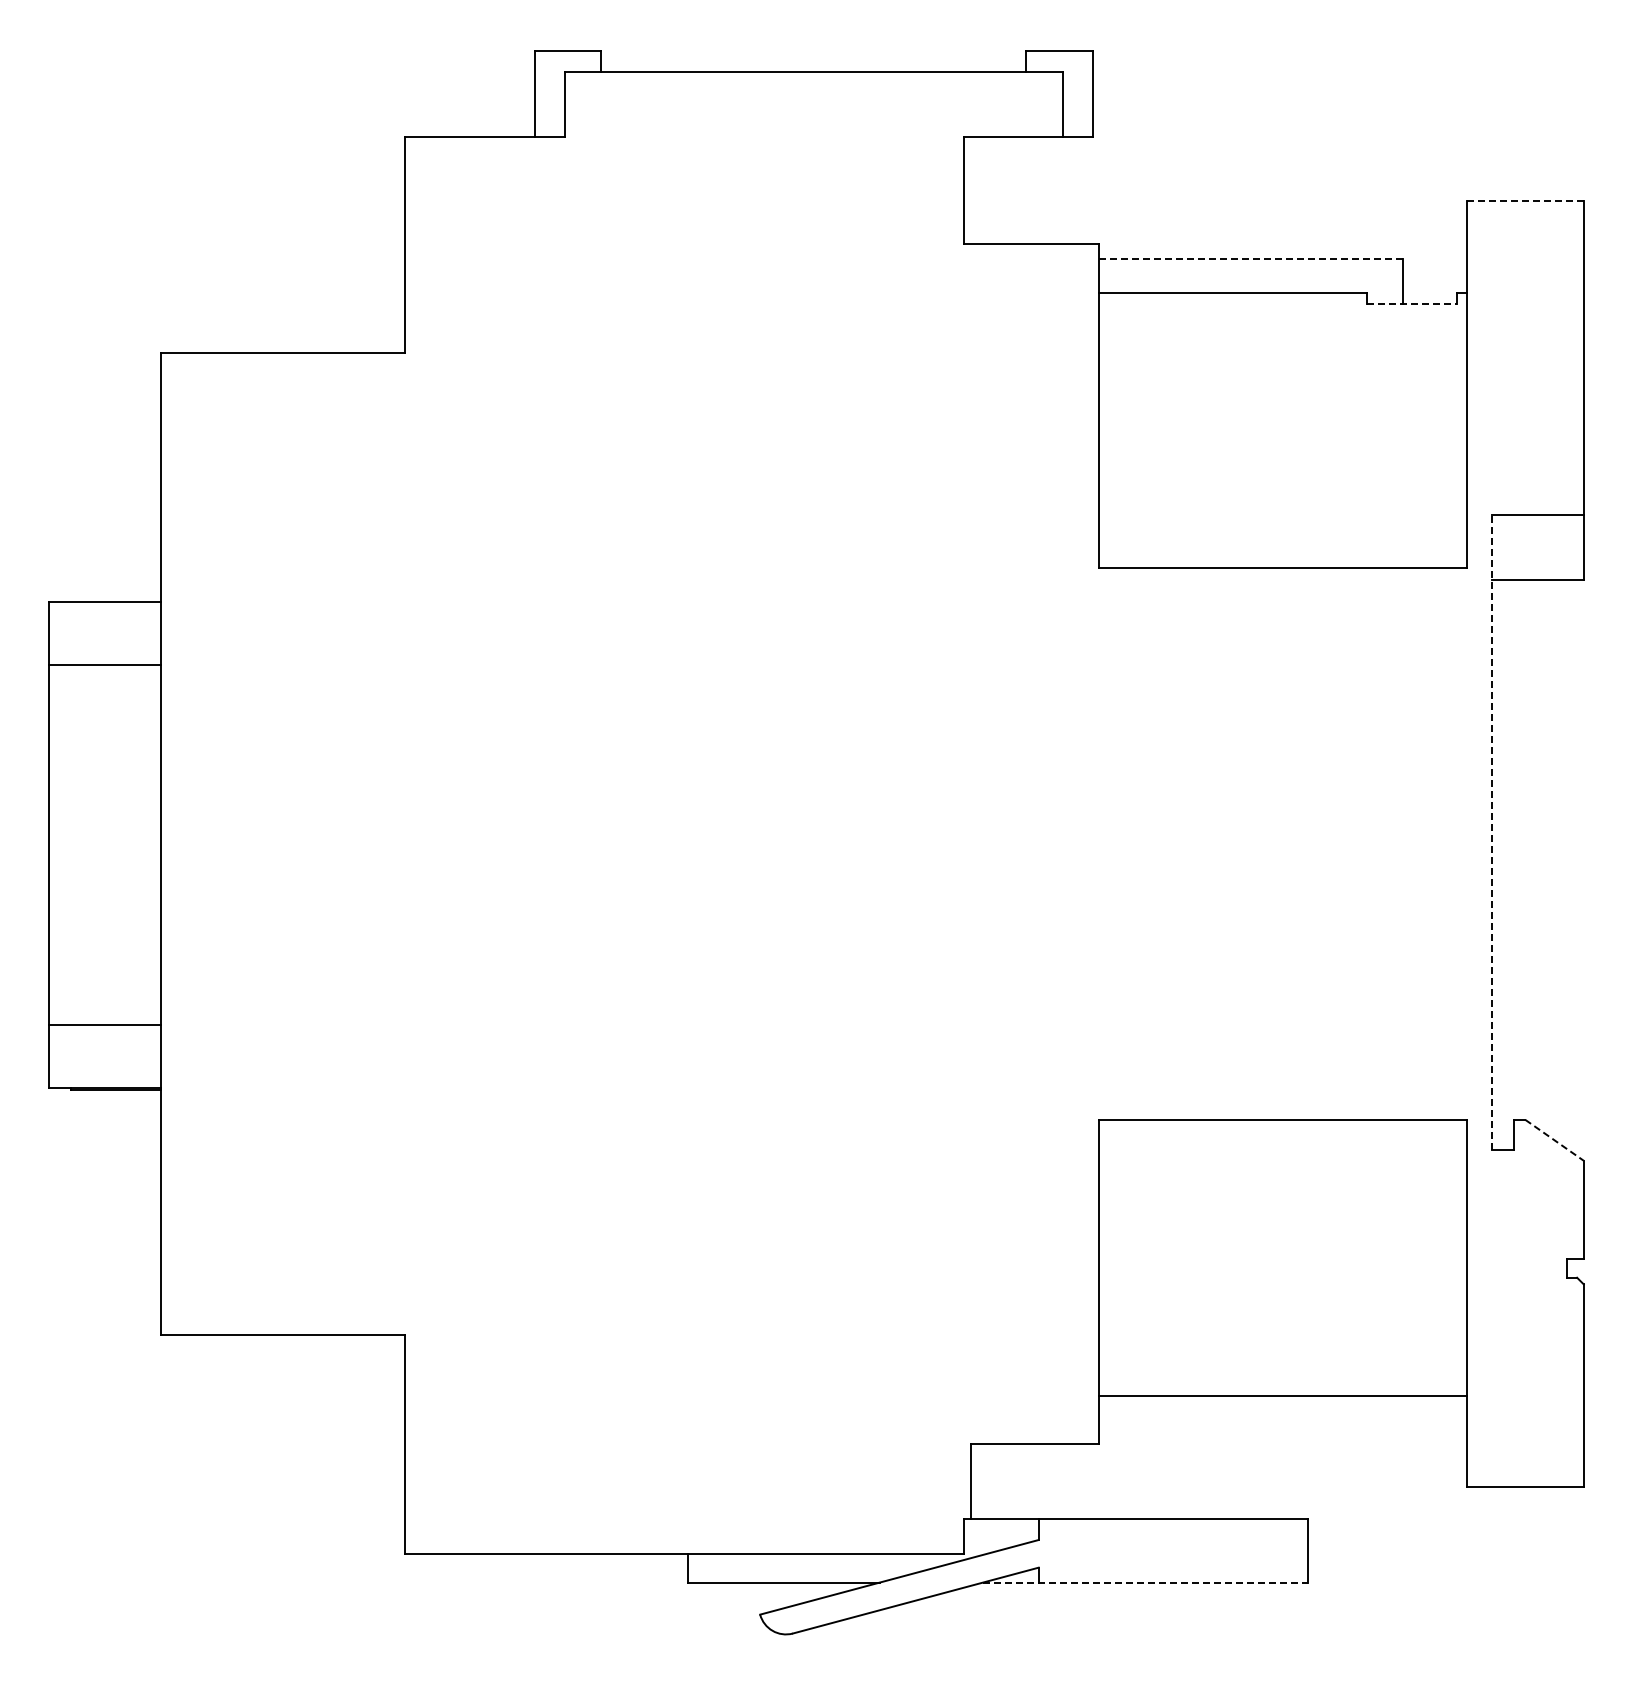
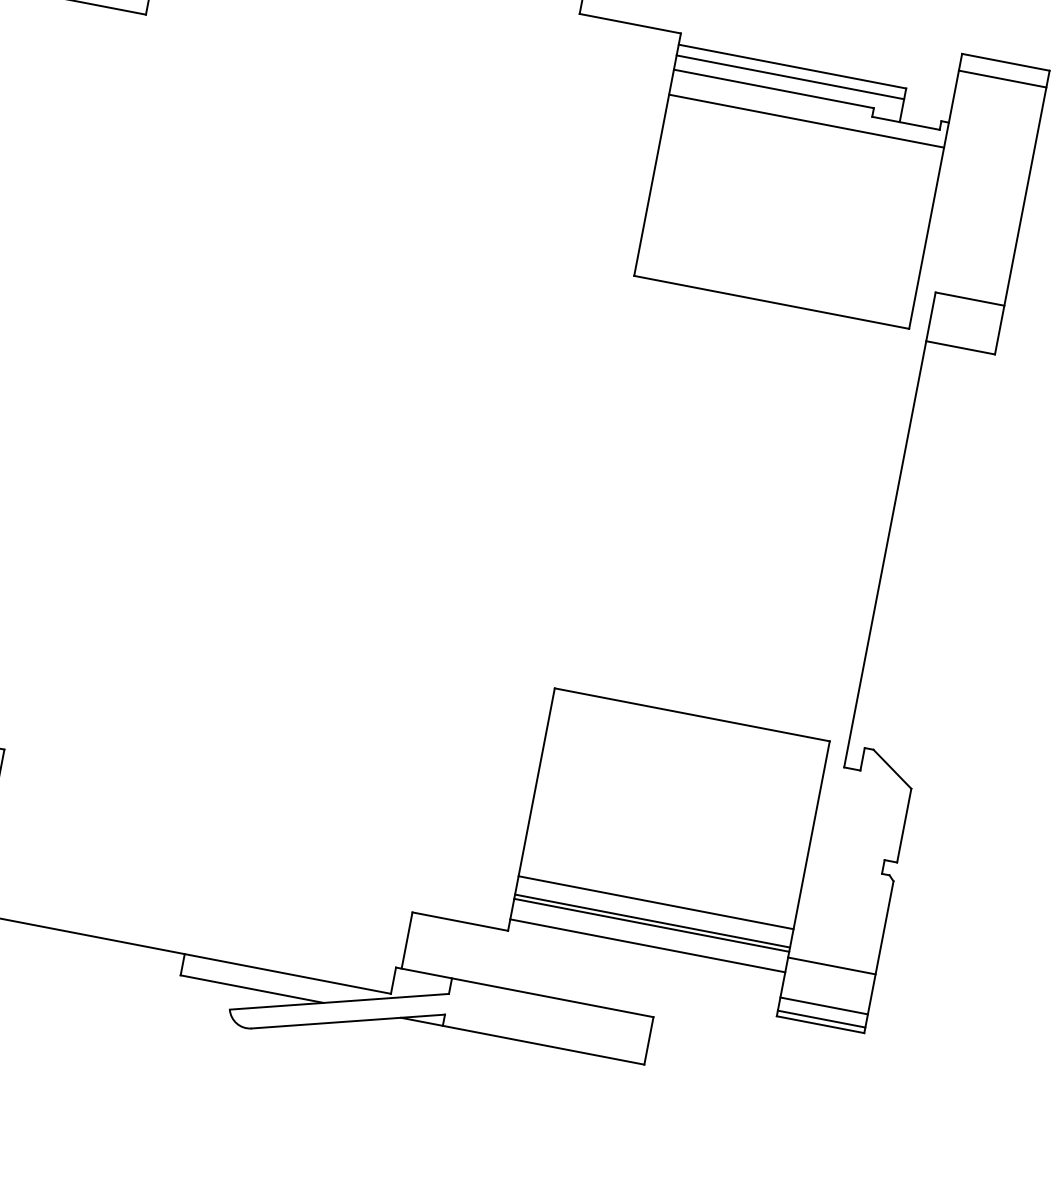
line: (1525, 200) -> (1006, 62), dashed -> solid
line: (1524, 223) -> (1002, 79), added
line: (1251, 259) -> (792, 66), dashed -> solid
line: (1251, 273) -> (790, 77), added
line: (1412, 304) -> (906, 123), dashed -> solid
line: (1282, 326) -> (806, 121), added
line: (1491, 831) -> (889, 529), dashed -> solid
line: (1554, 1140) -> (892, 769), dashed -> solid
line: (1282, 1371) -> (655, 903), added
line: (1282, 1401) -> (651, 925), added
line: (1524, 1408) -> (831, 965), added
line: (1282, 1428) -> (647, 945), added
line: (1524, 1462) -> (823, 1005), added
line: (1524, 1479) -> (821, 1018), added
line: (1145, 1582) -> (522, 1041), dashed -> solid

